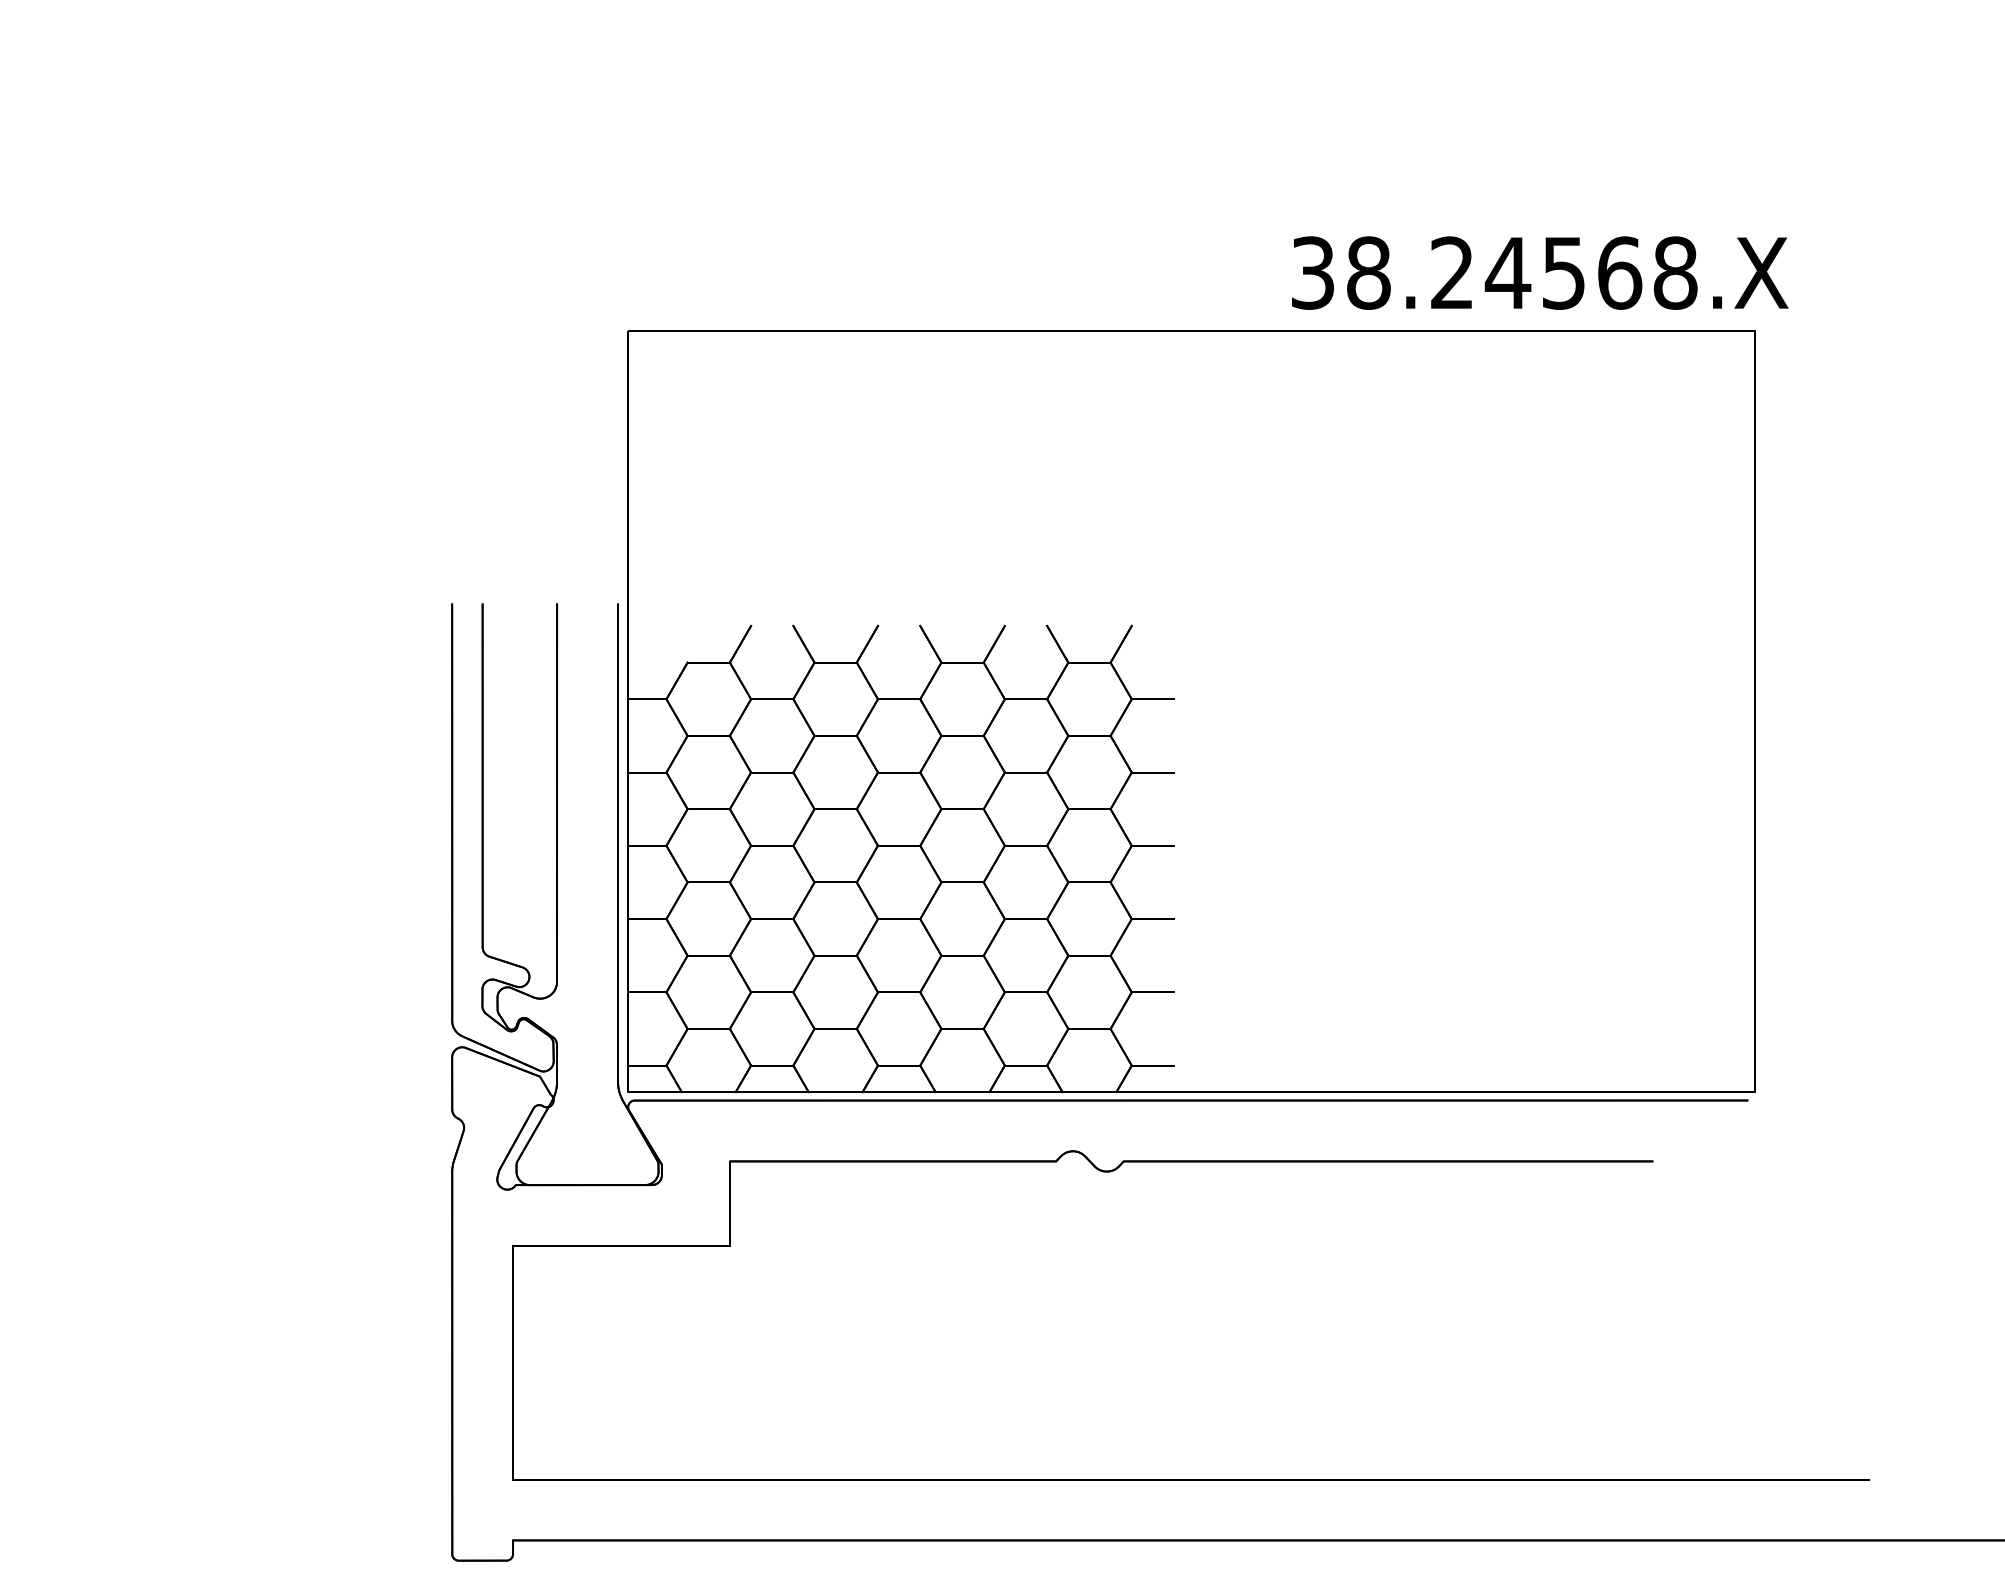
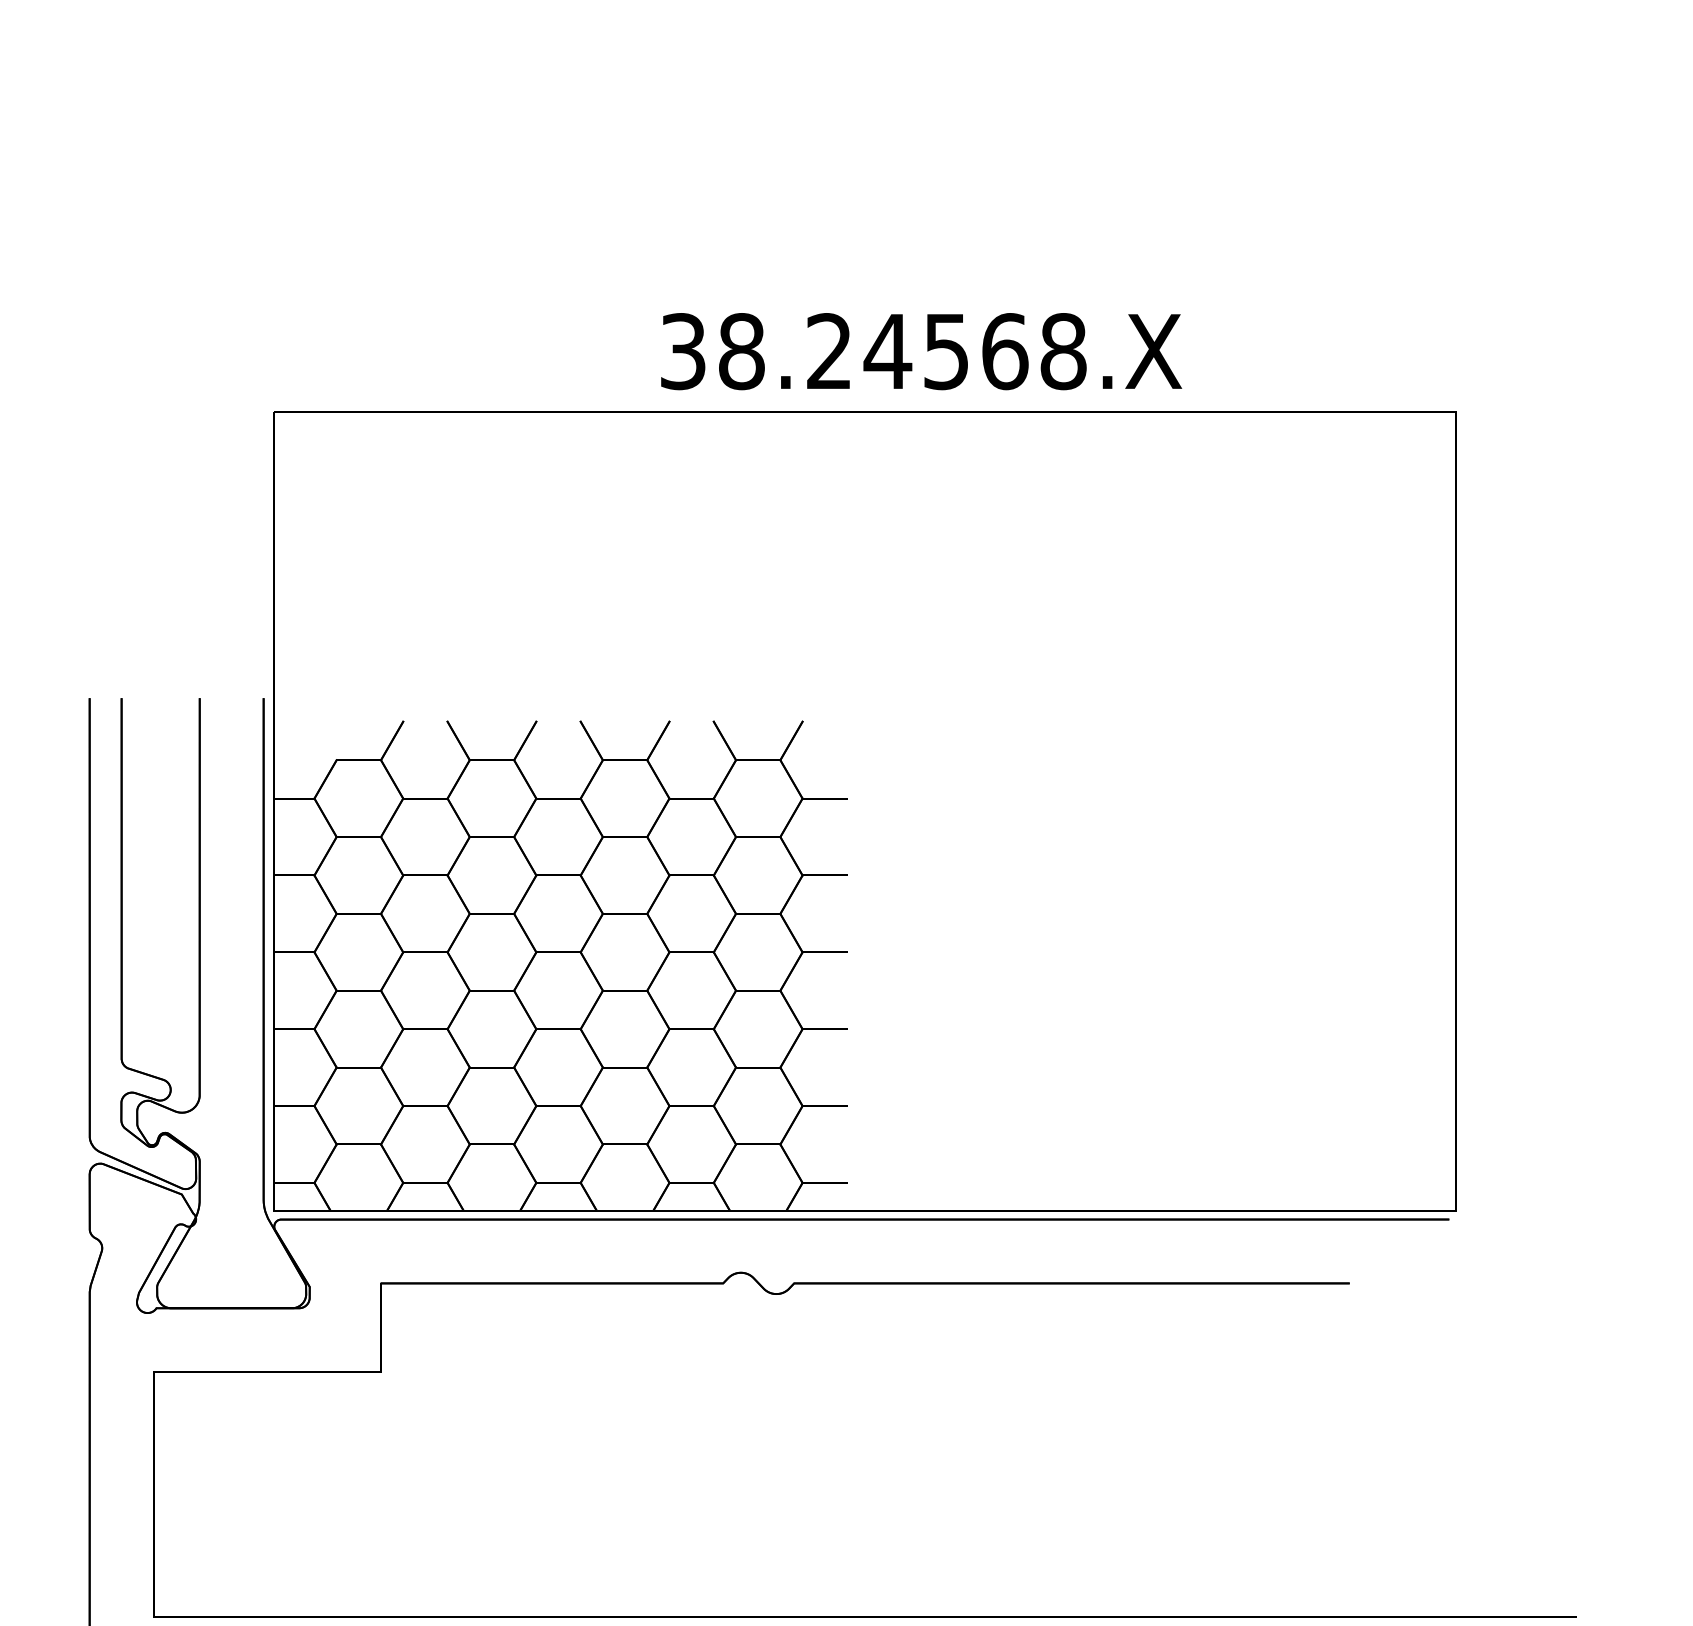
text: (1540, 272) -> (921, 350), moved

